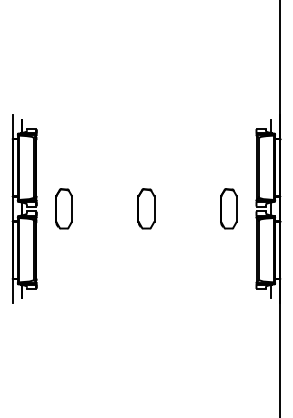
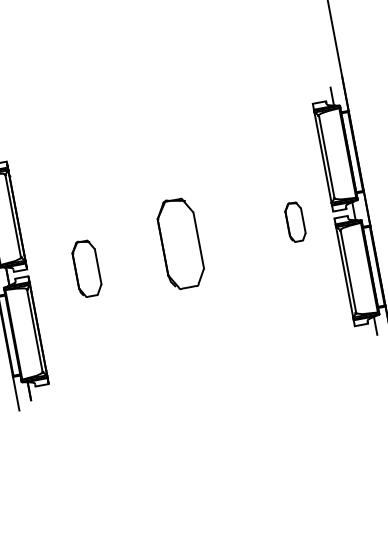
part: (63, 208) -> (86, 268), moved
part: (146, 208) -> (180, 243), size x1.6
part: (228, 208) -> (294, 221), size x0.7

